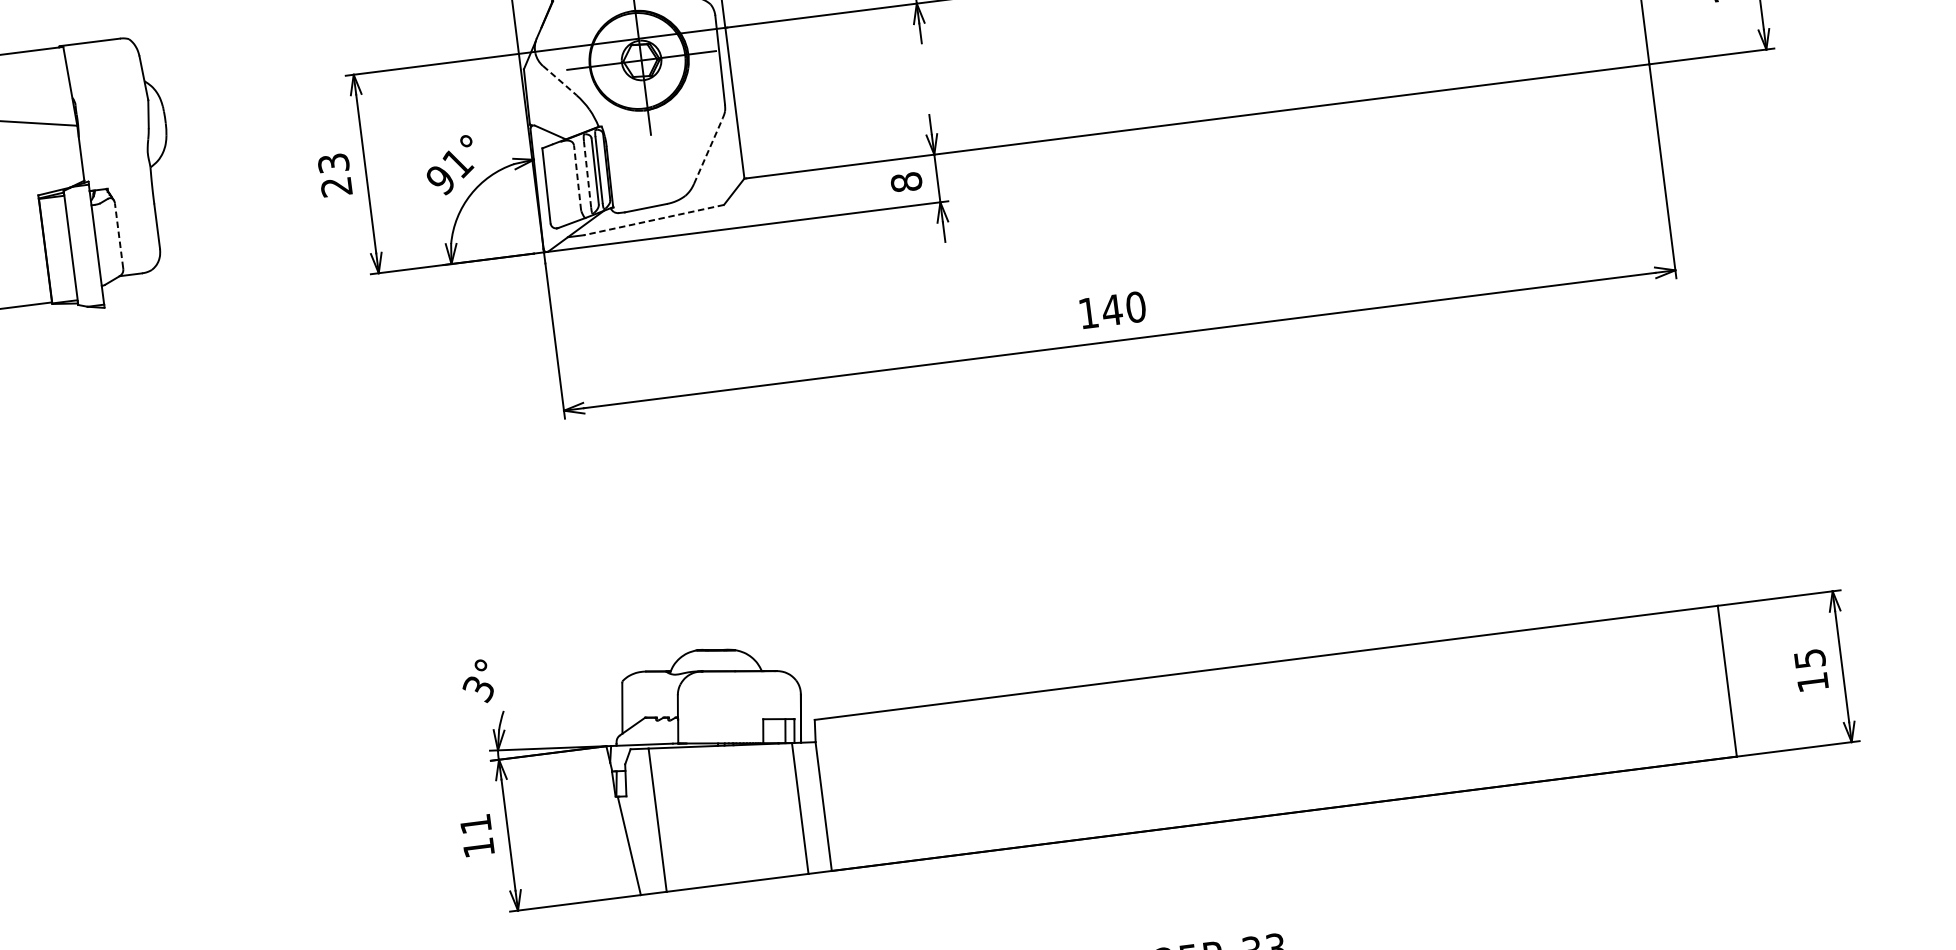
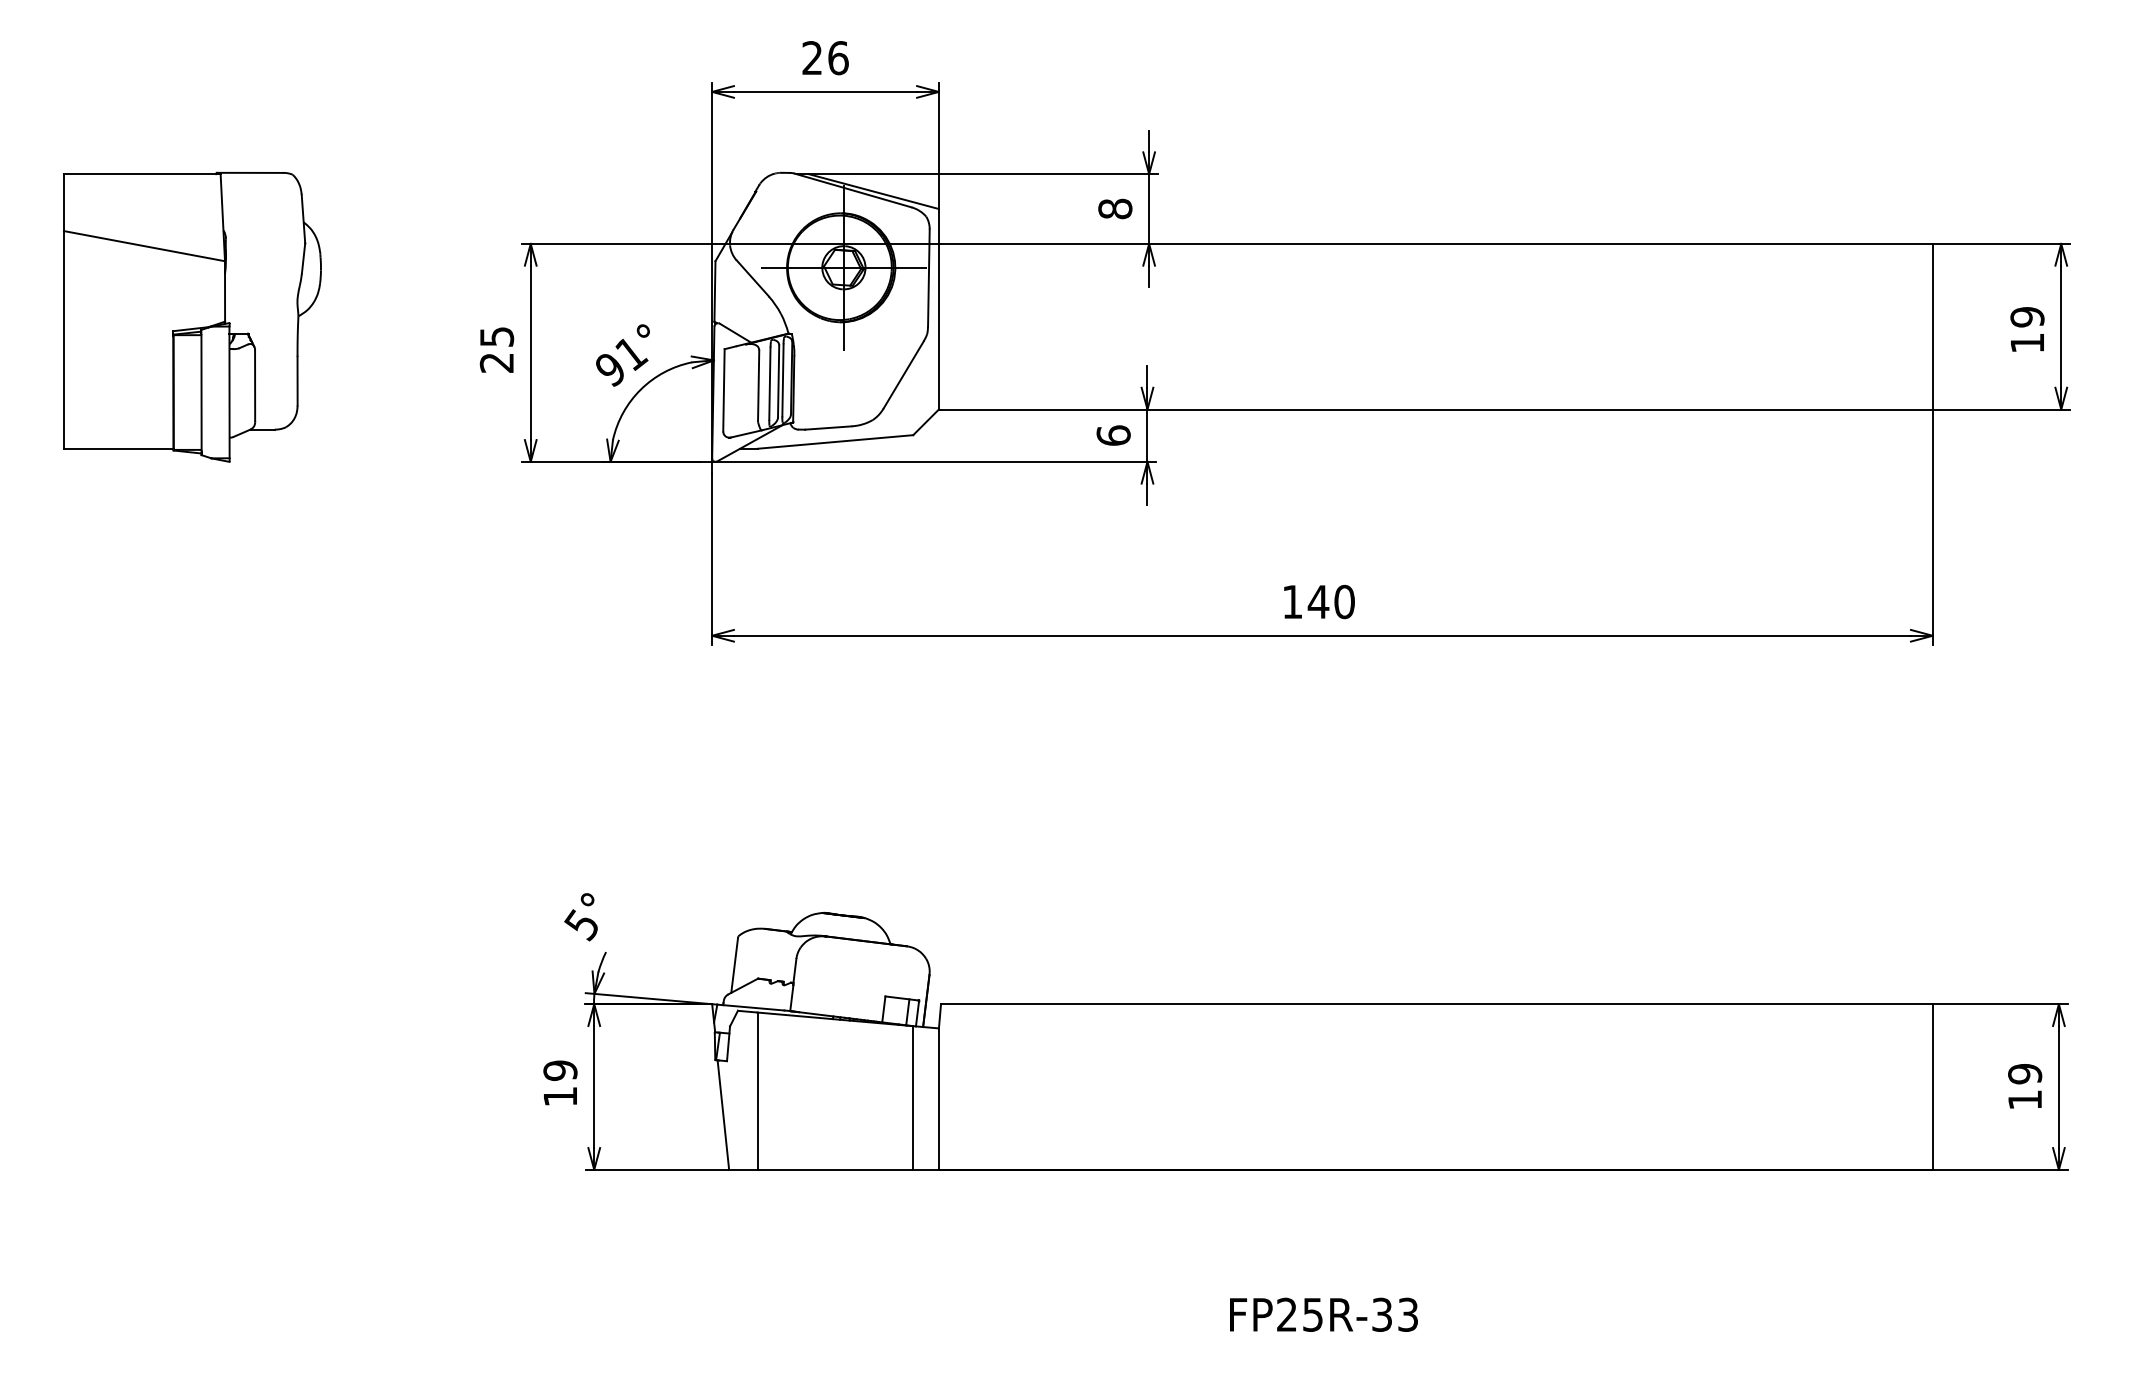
line: (560, 80) -> (753, 278), dashed -> solid
line: (709, 150) -> (904, 374), dashed -> solid
text: (333, 163) -> (496, 336), 23 -> 25
line: (587, 174) -> (769, 383), dashed -> solid
line: (577, 177) -> (758, 385), dashed -> solid
text: (906, 182) -> (1113, 435), 8 -> 6
line: (653, 220) -> (834, 442), dashed -> solid
line: (119, 235) -> (255, 385), dashed -> solid
text: (1810, 659) -> (2025, 1074), 15 -> 19
text: (478, 688) -> (581, 924), 3° -> 5°
text: (475, 824) -> (560, 1070), 11 -> 19

